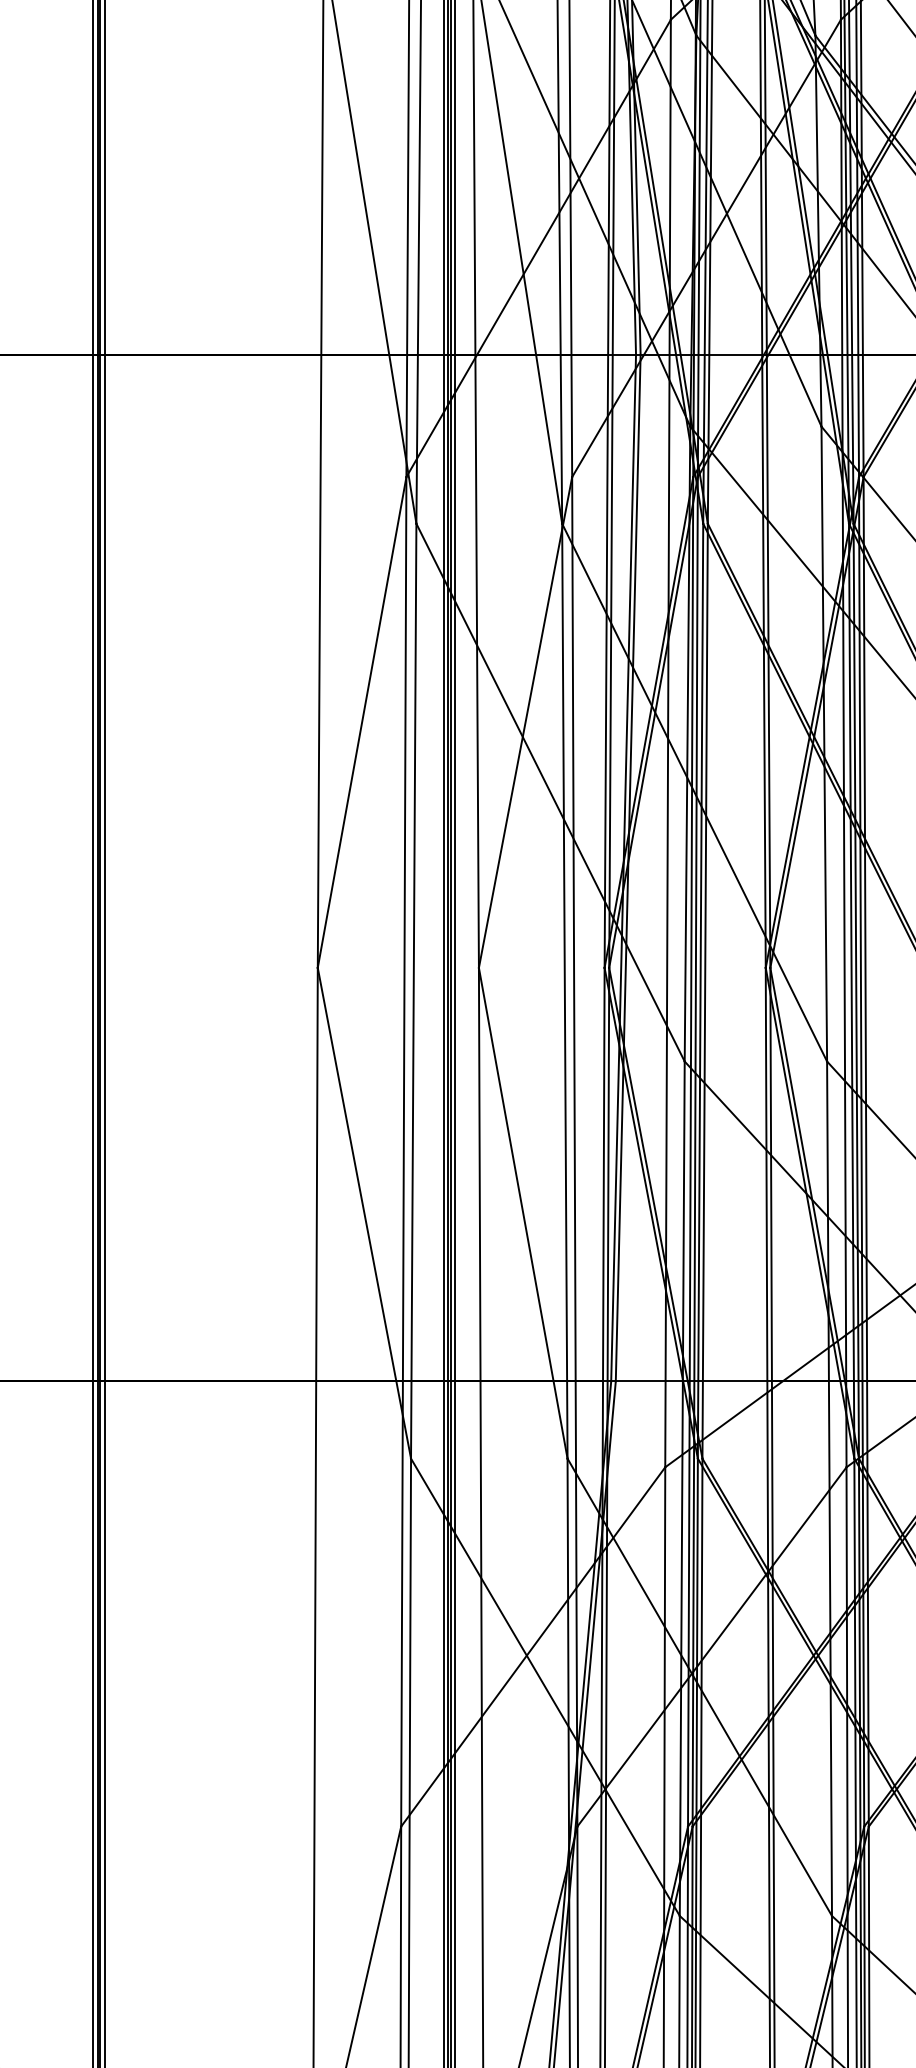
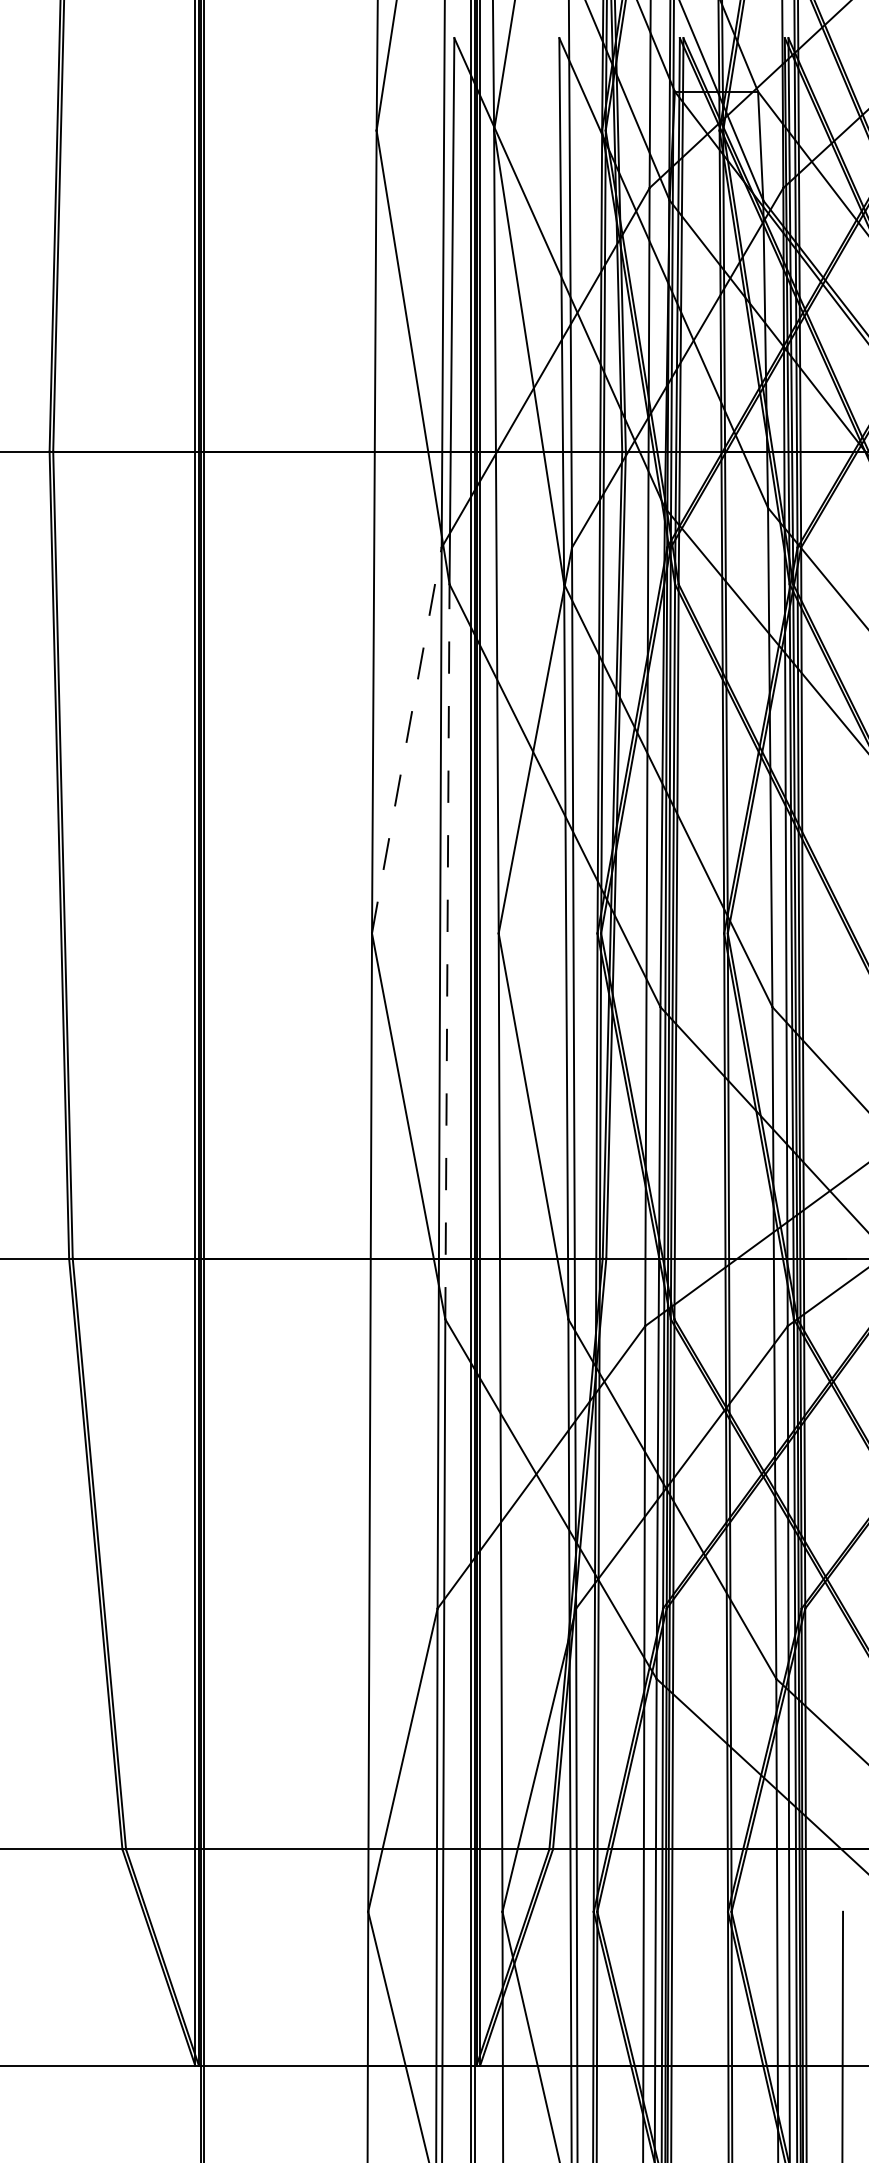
line: (361, 722) -> (406, 740), solid -> dashed
line: (413, 990) -> (447, 951), solid -> dashed

